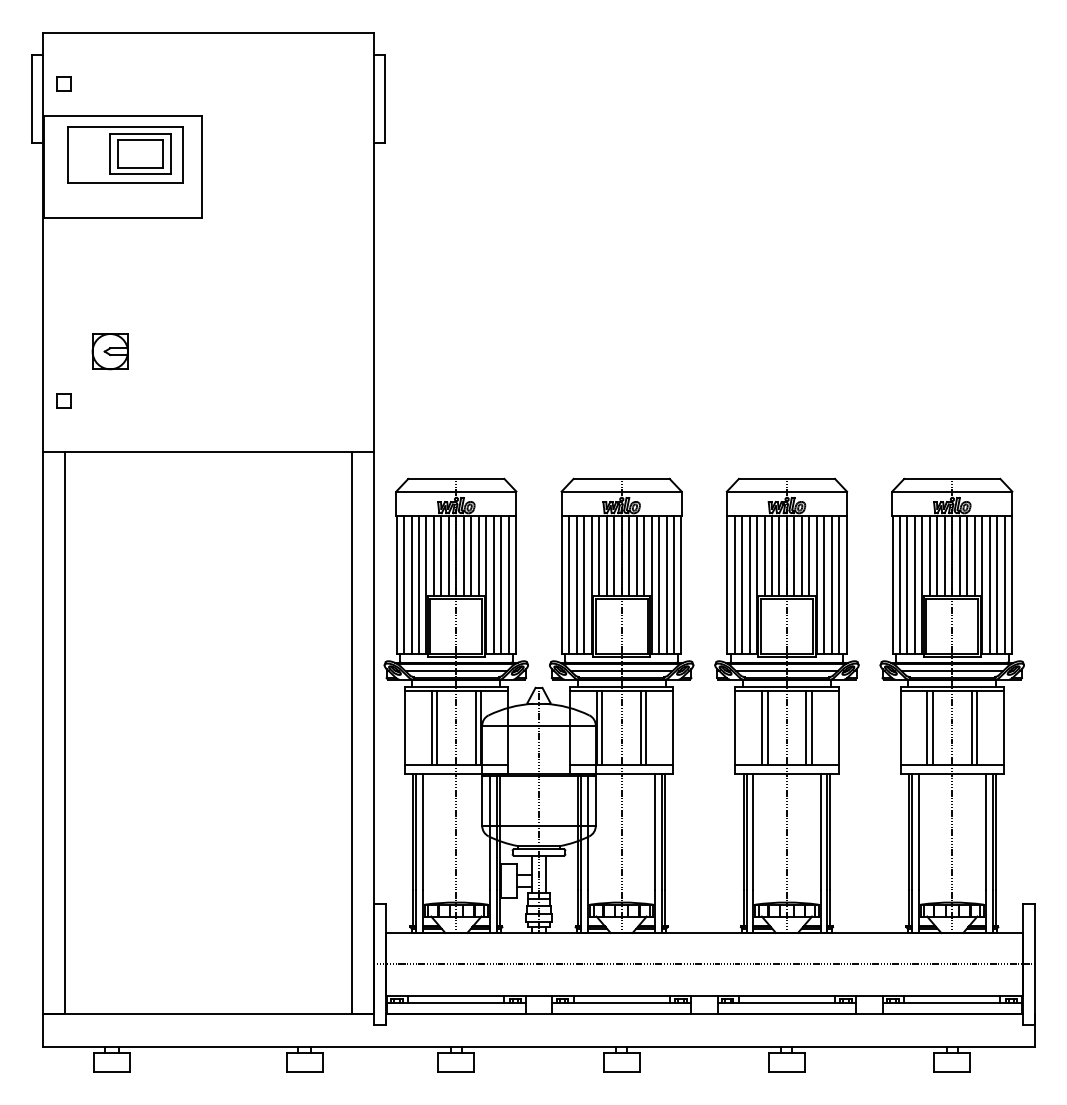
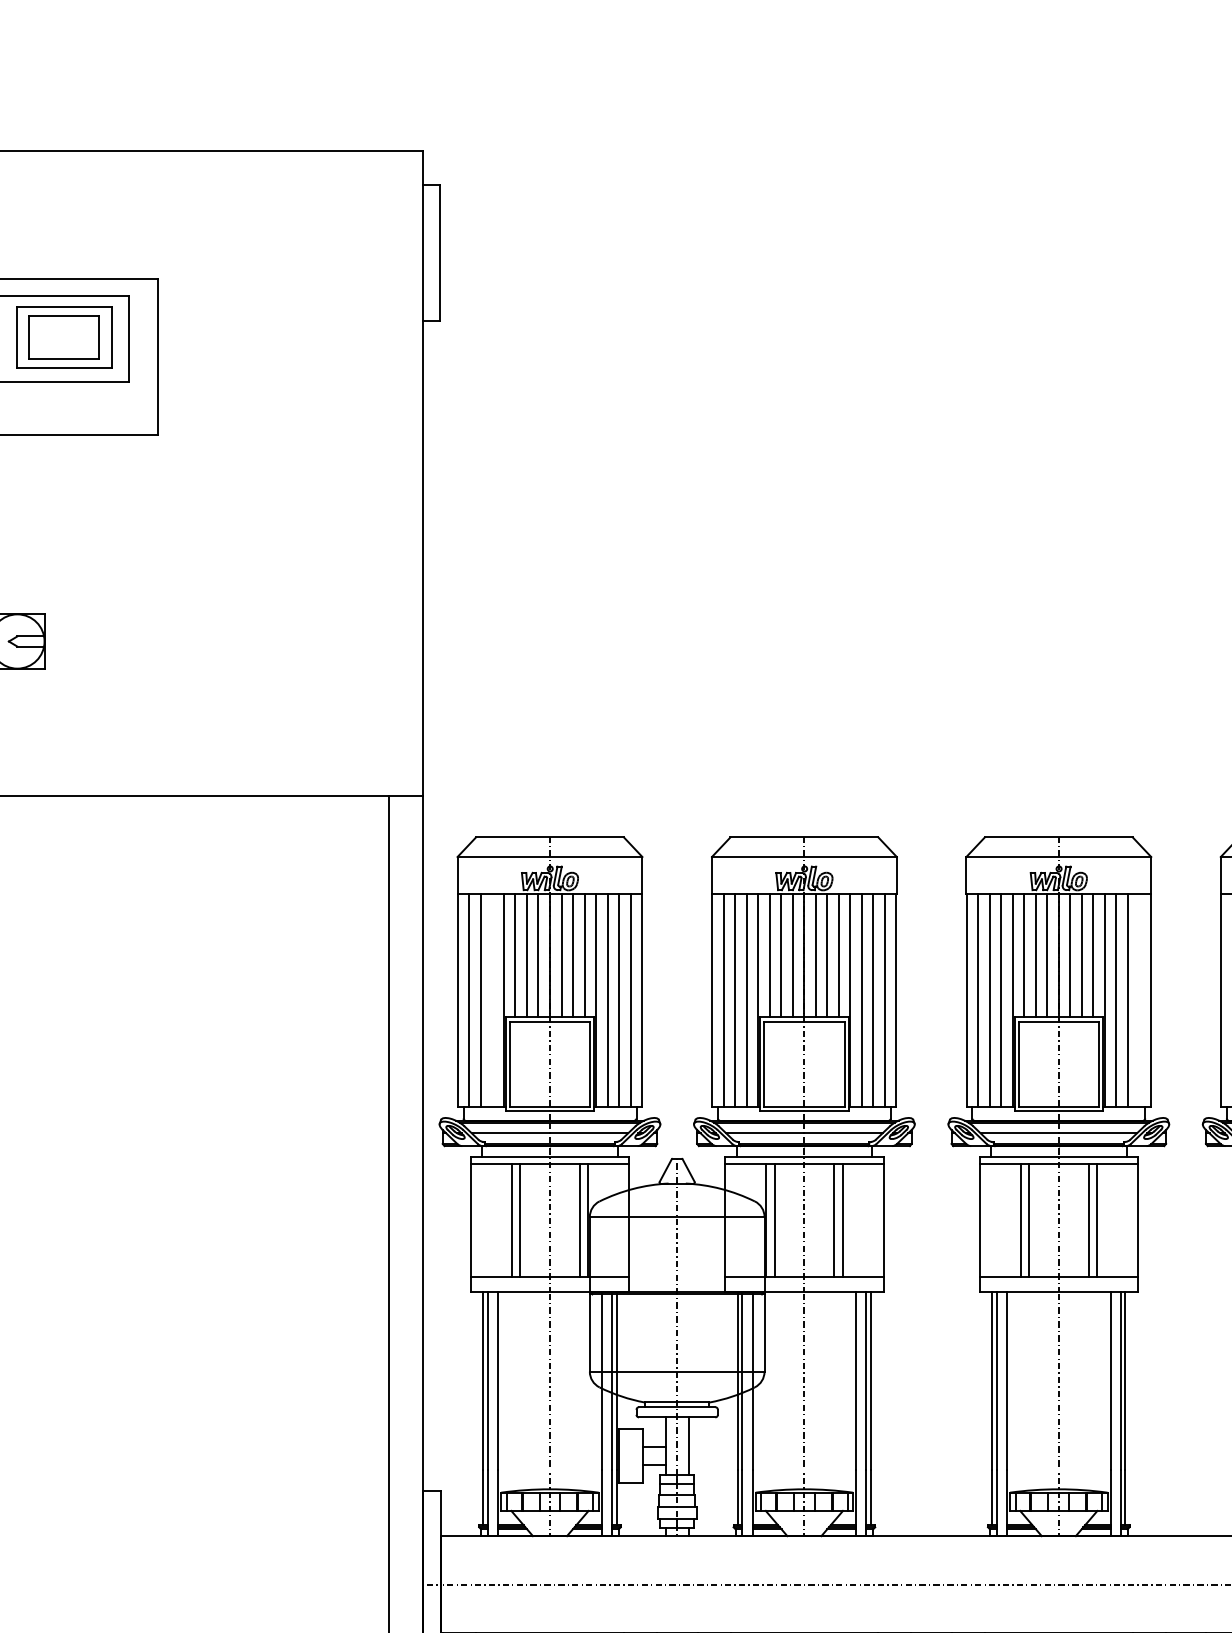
line: (418, 584) -> (491, 999), removed
line: (839, 584) -> (1139, 999), removed

